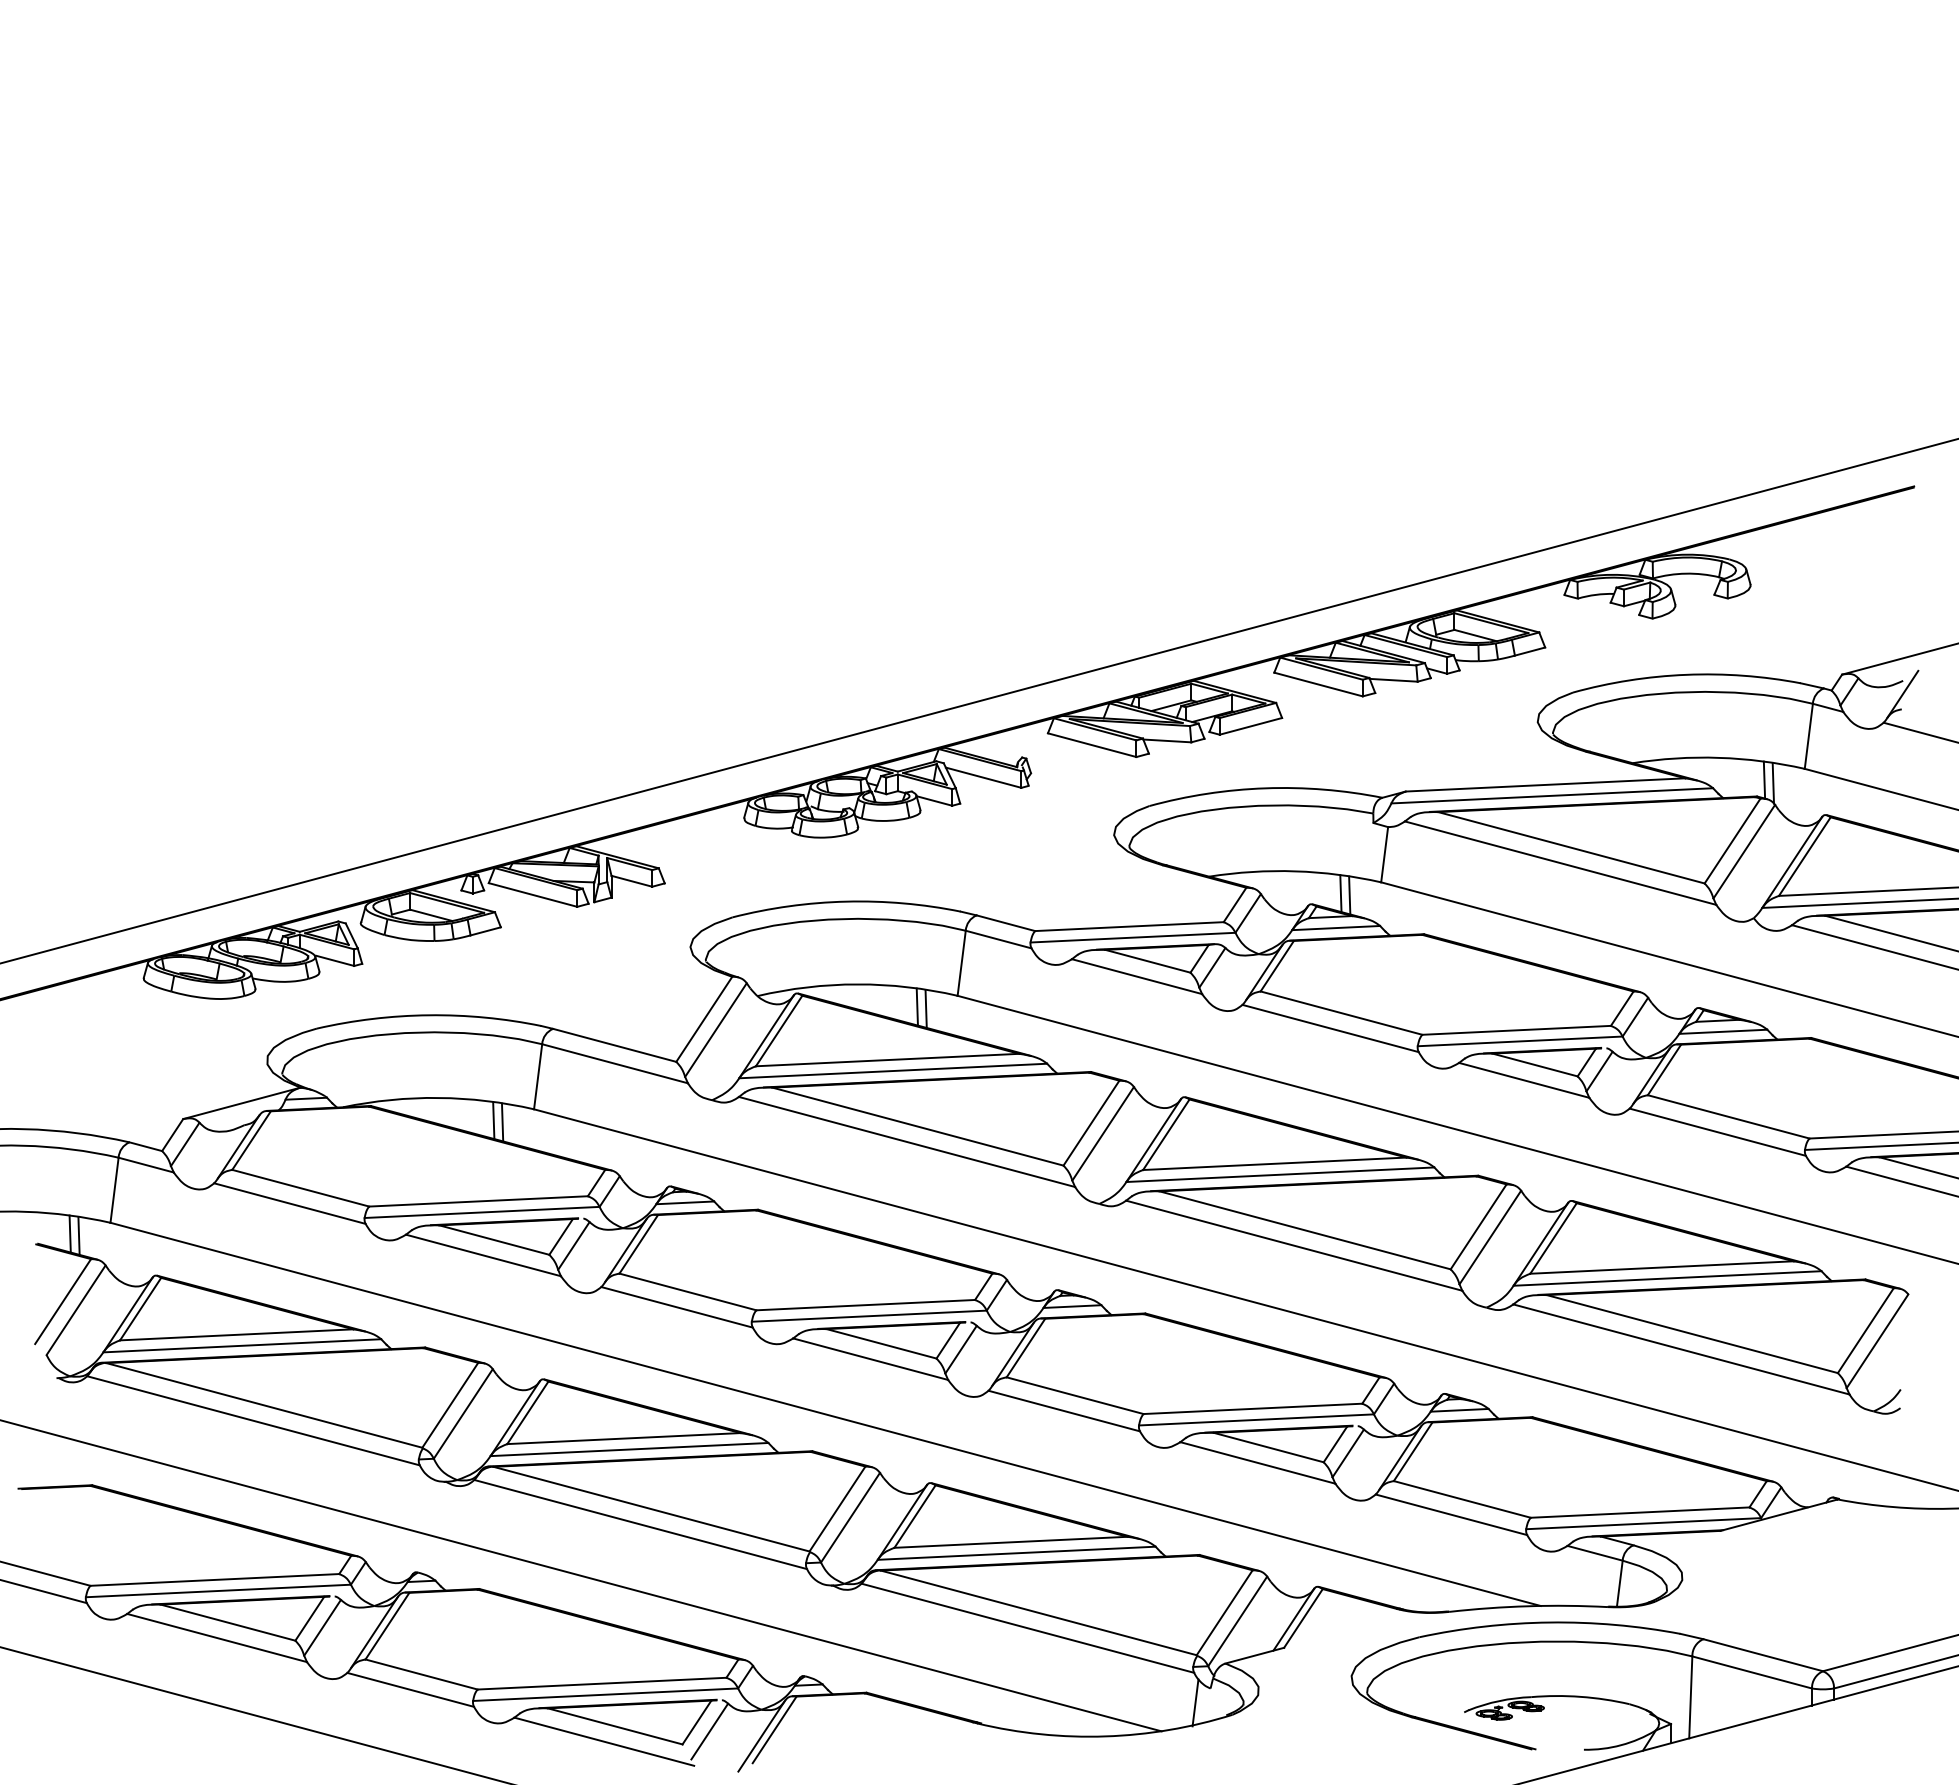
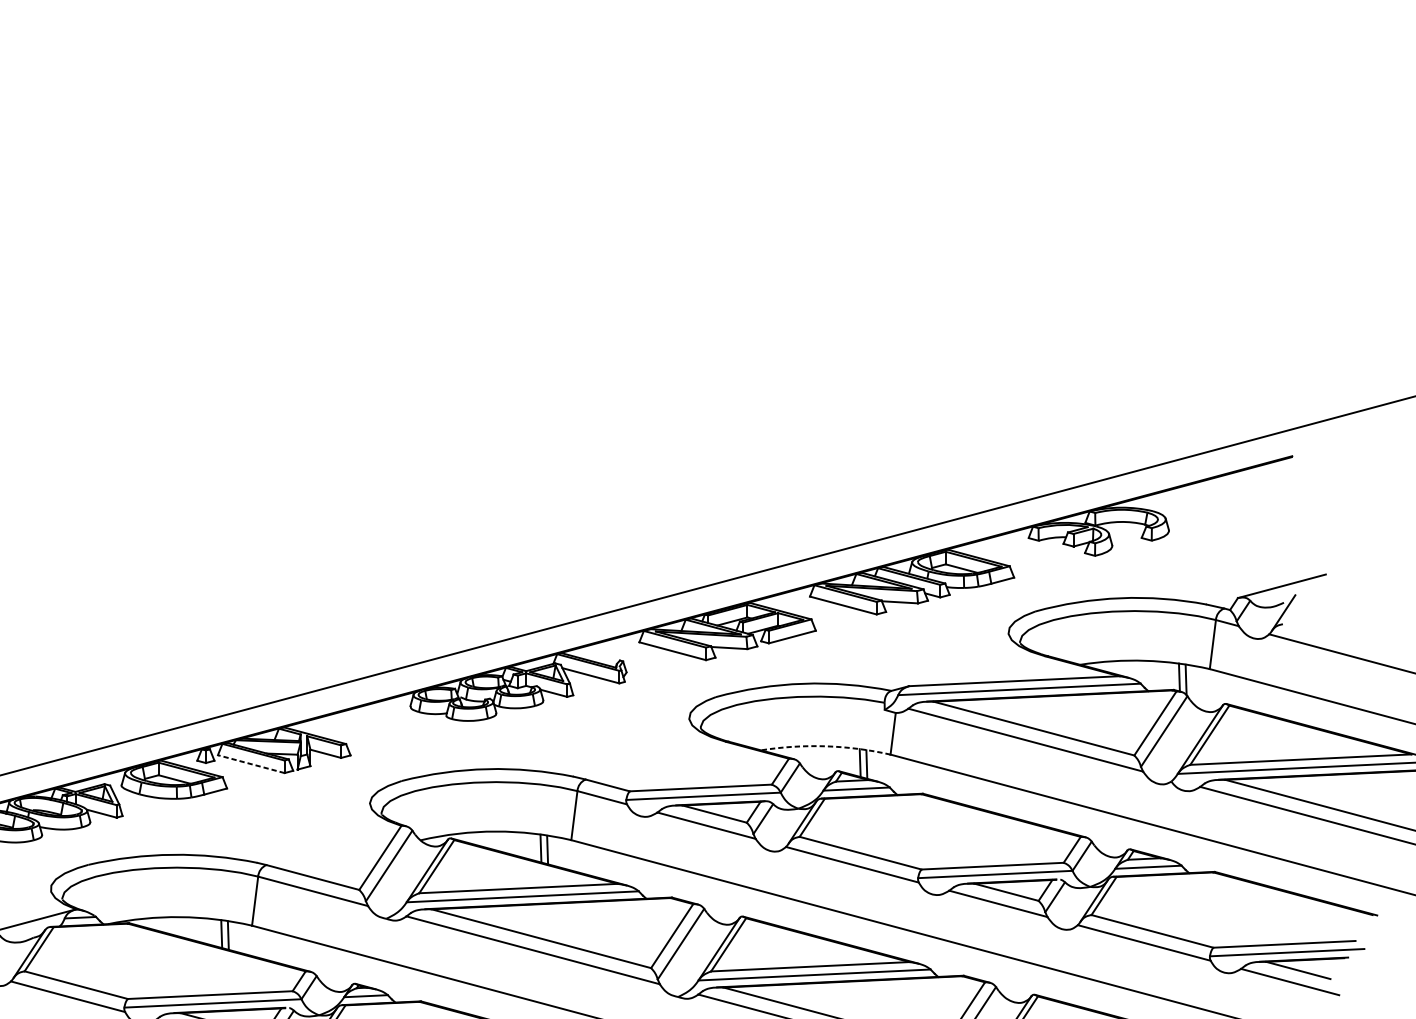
arc: (1295, 871) -> (825, 746), solid -> dashed
line: (533, 894) -> (251, 763), solid -> dashed

